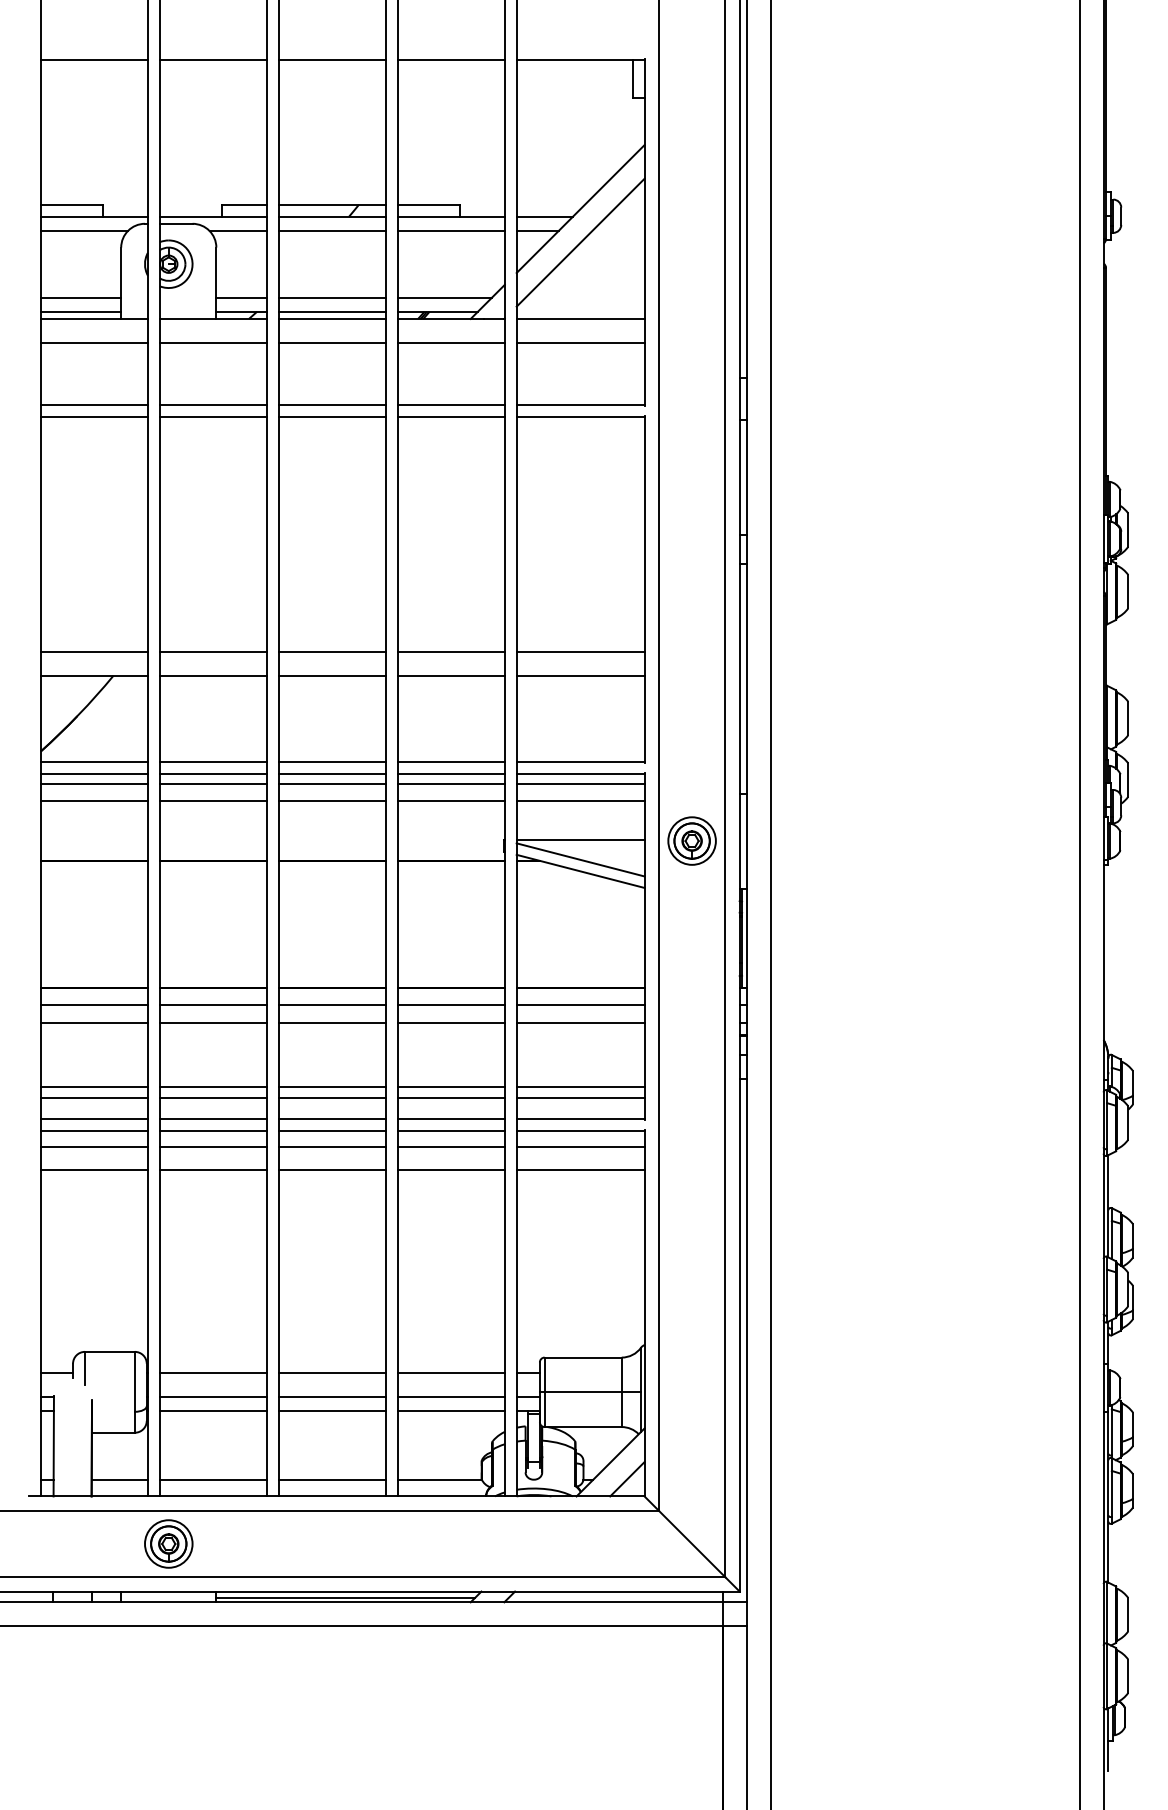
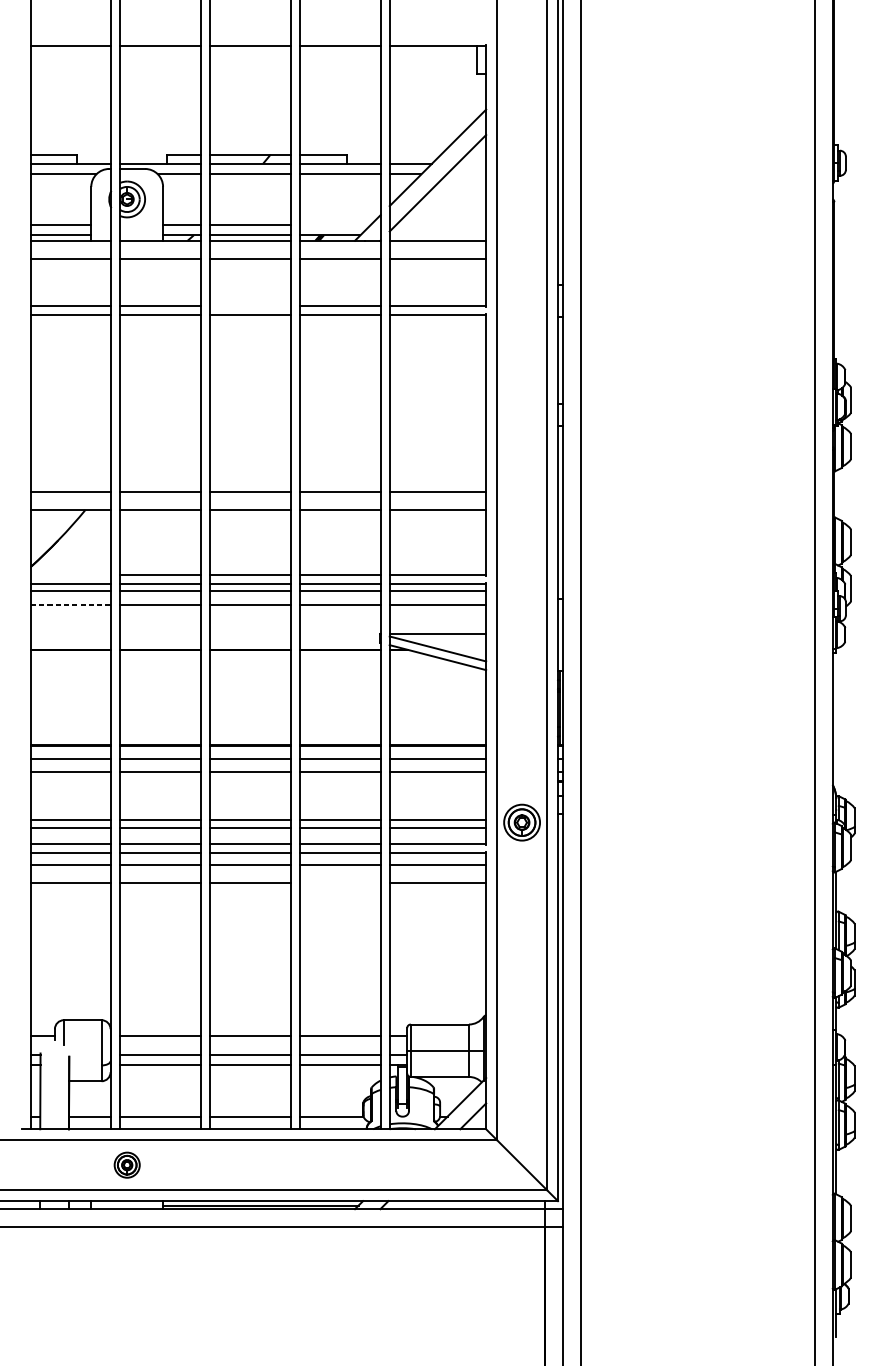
line: (444, 297) -> (335, 224), removed
line: (331, 405) -> (249, 306), removed
line: (93, 761) -> (70, 574), removed
line: (94, 801) -> (71, 604), solid -> dashed
part: (691, 840) -> (521, 822), moved
line: (450, 1170) -> (339, 883), removed
part: (168, 1543) -> (126, 1164), size x0.7

